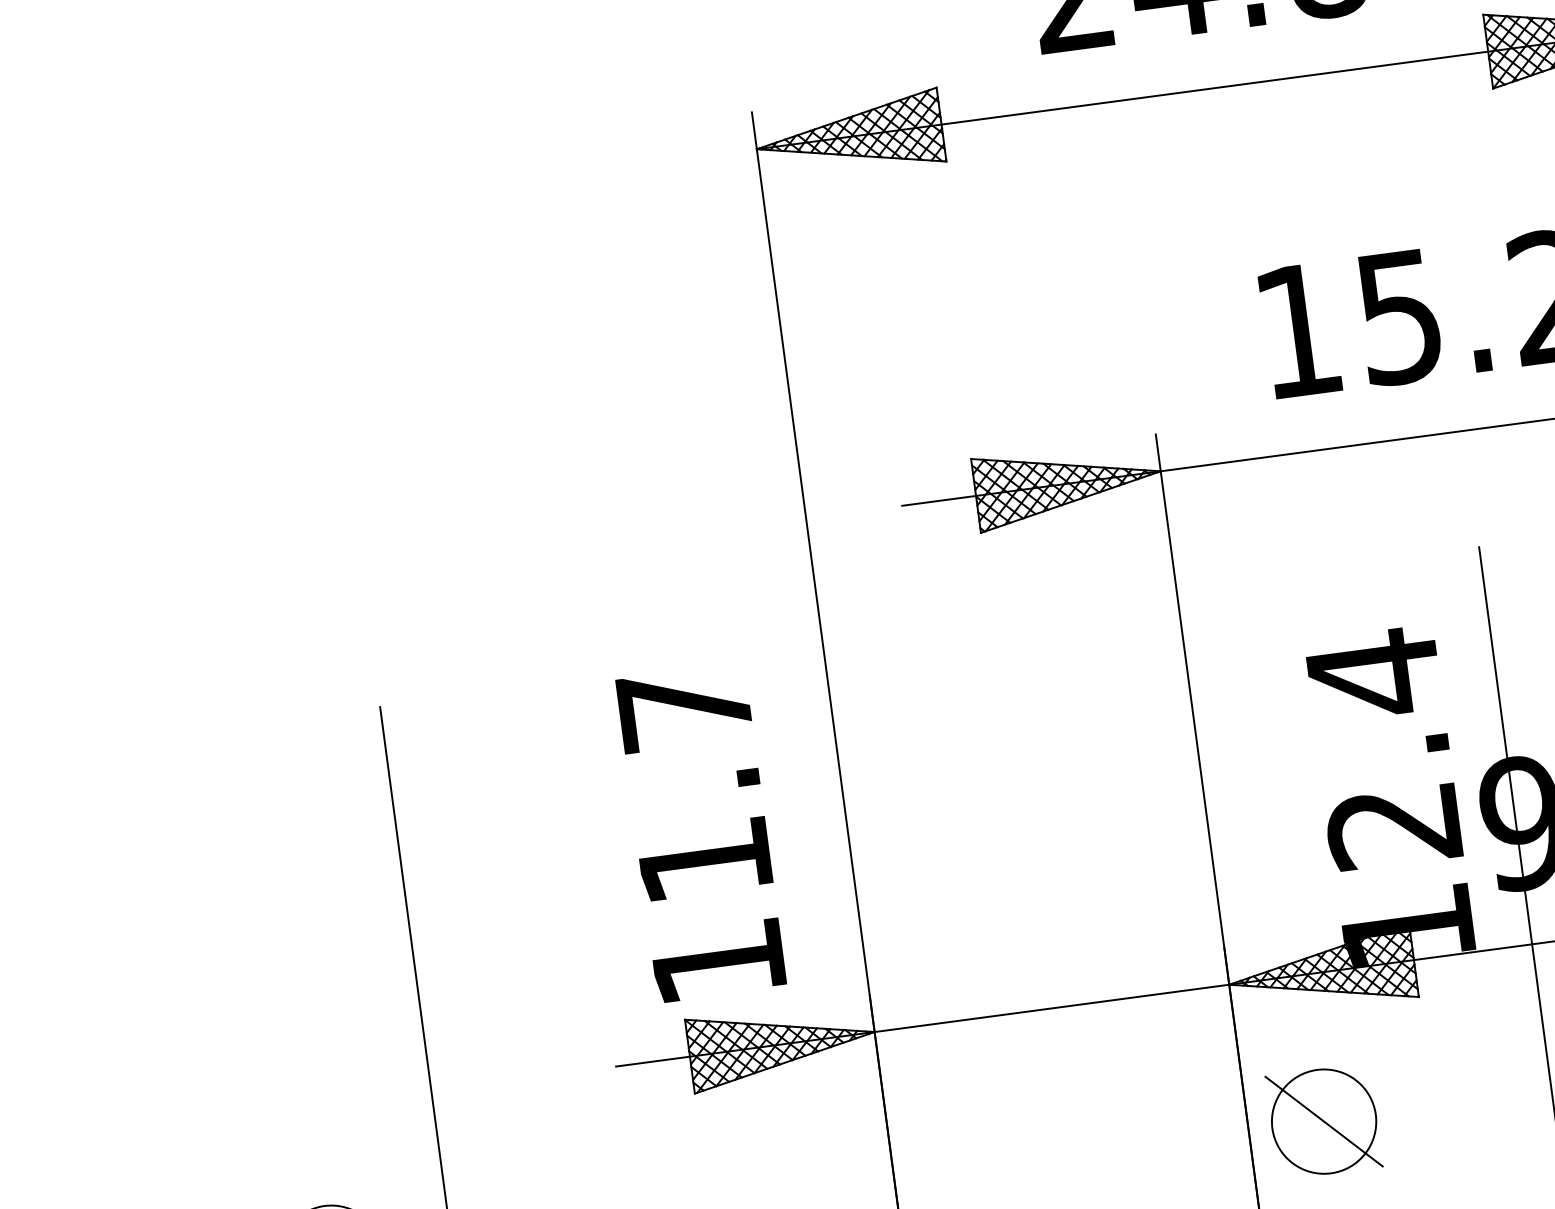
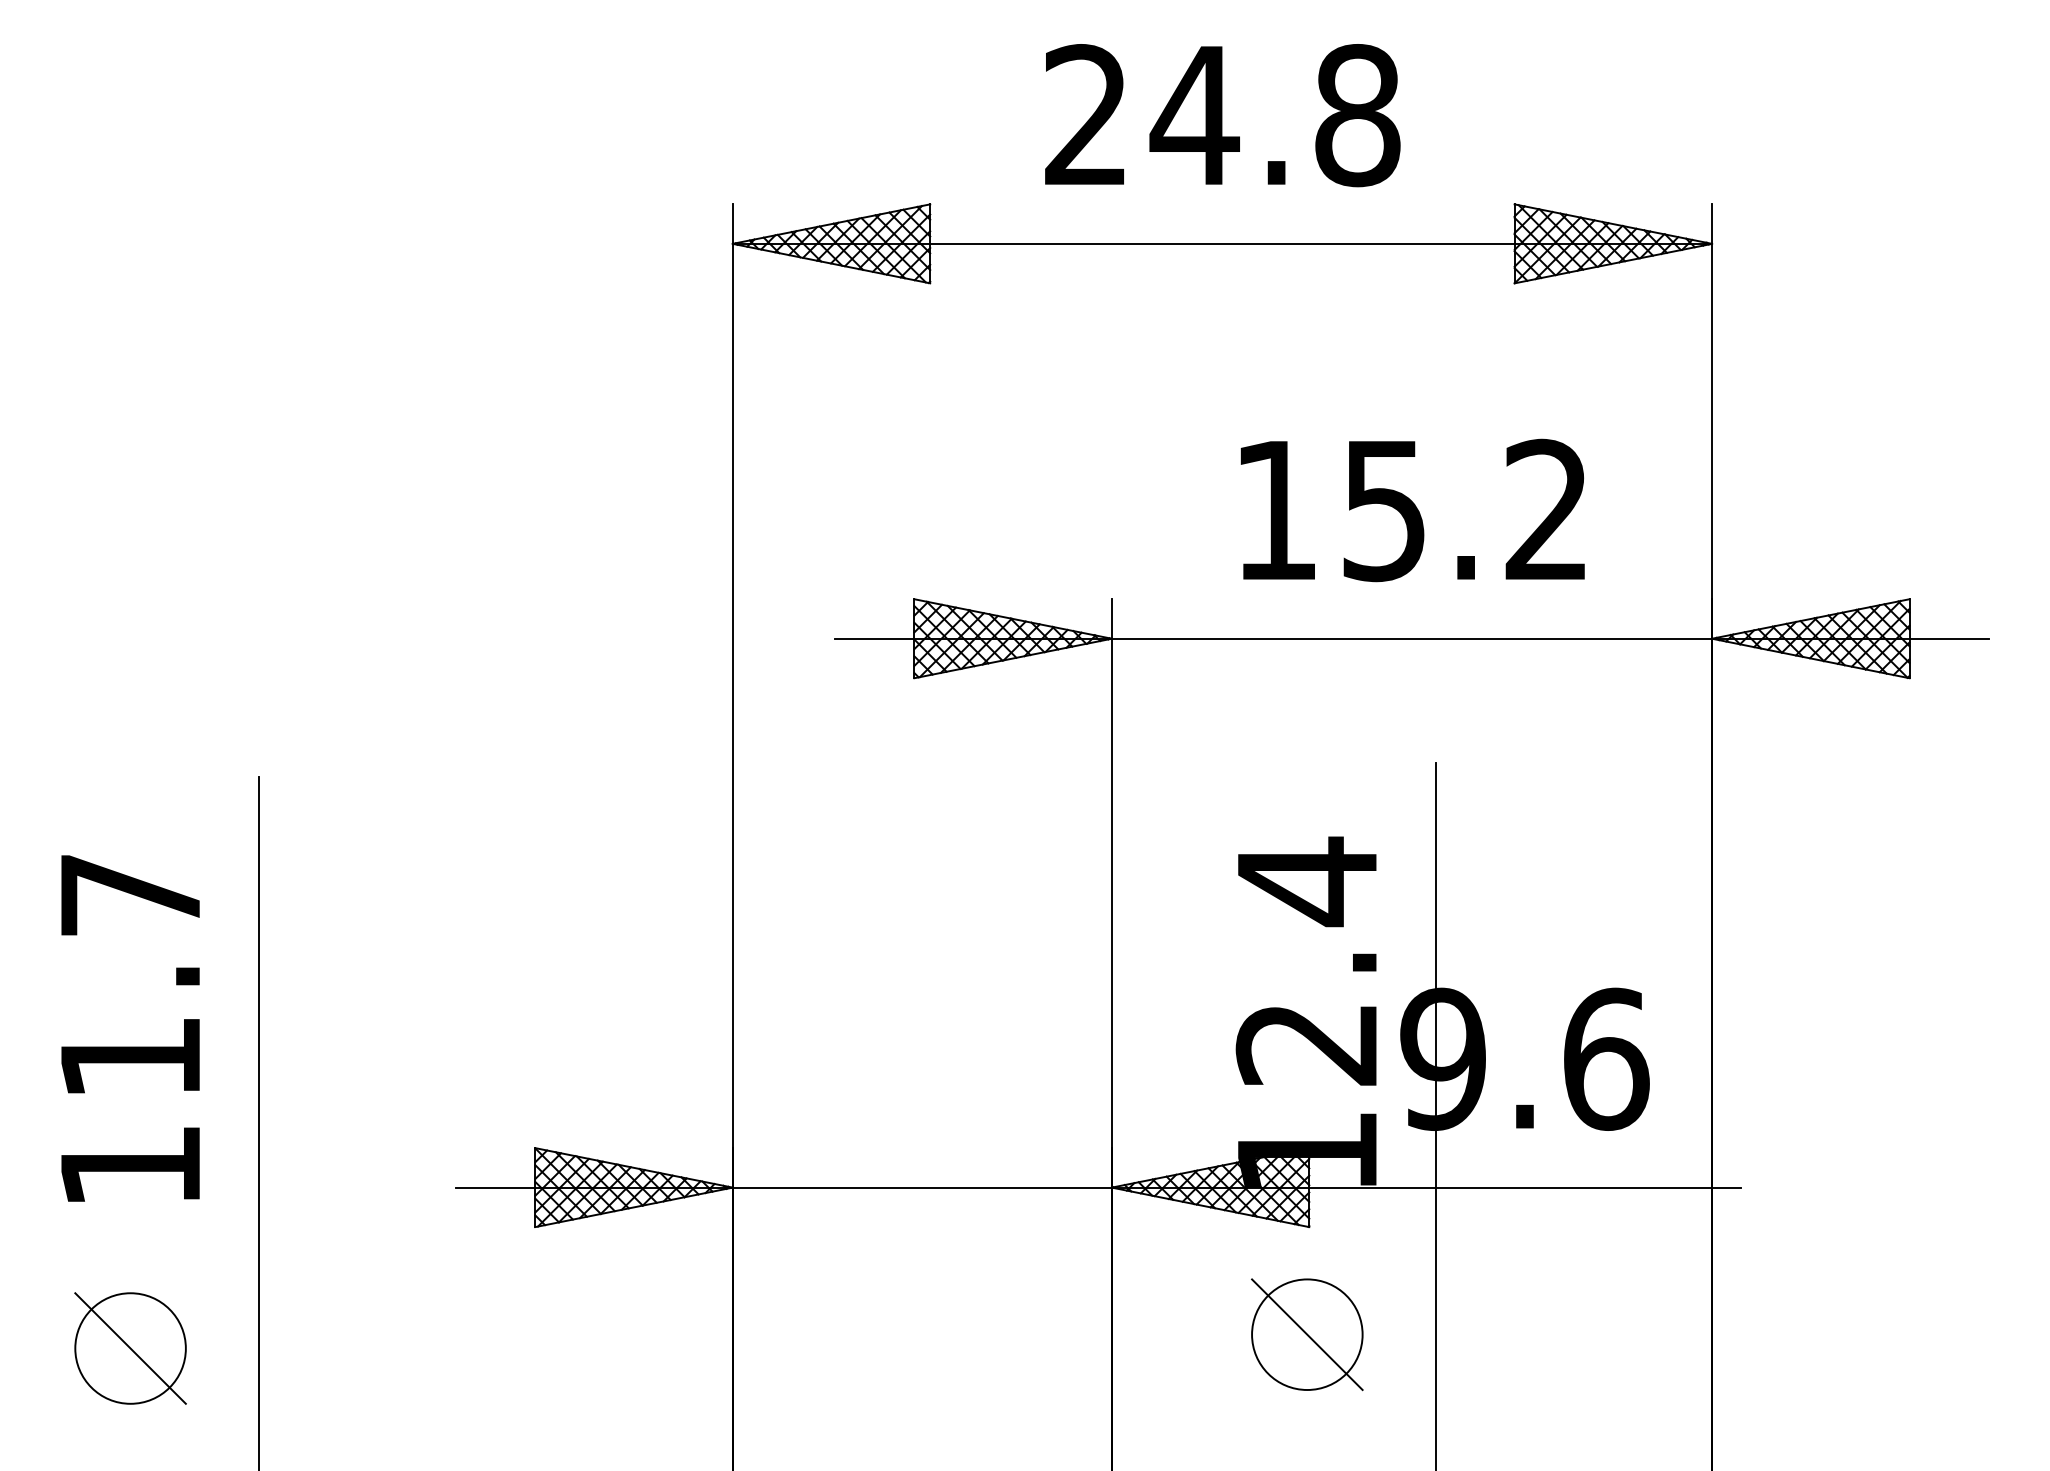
text: (701, 833) -> (130, 1028), moved
part: (1324, 1121) -> (1307, 1334), moved

